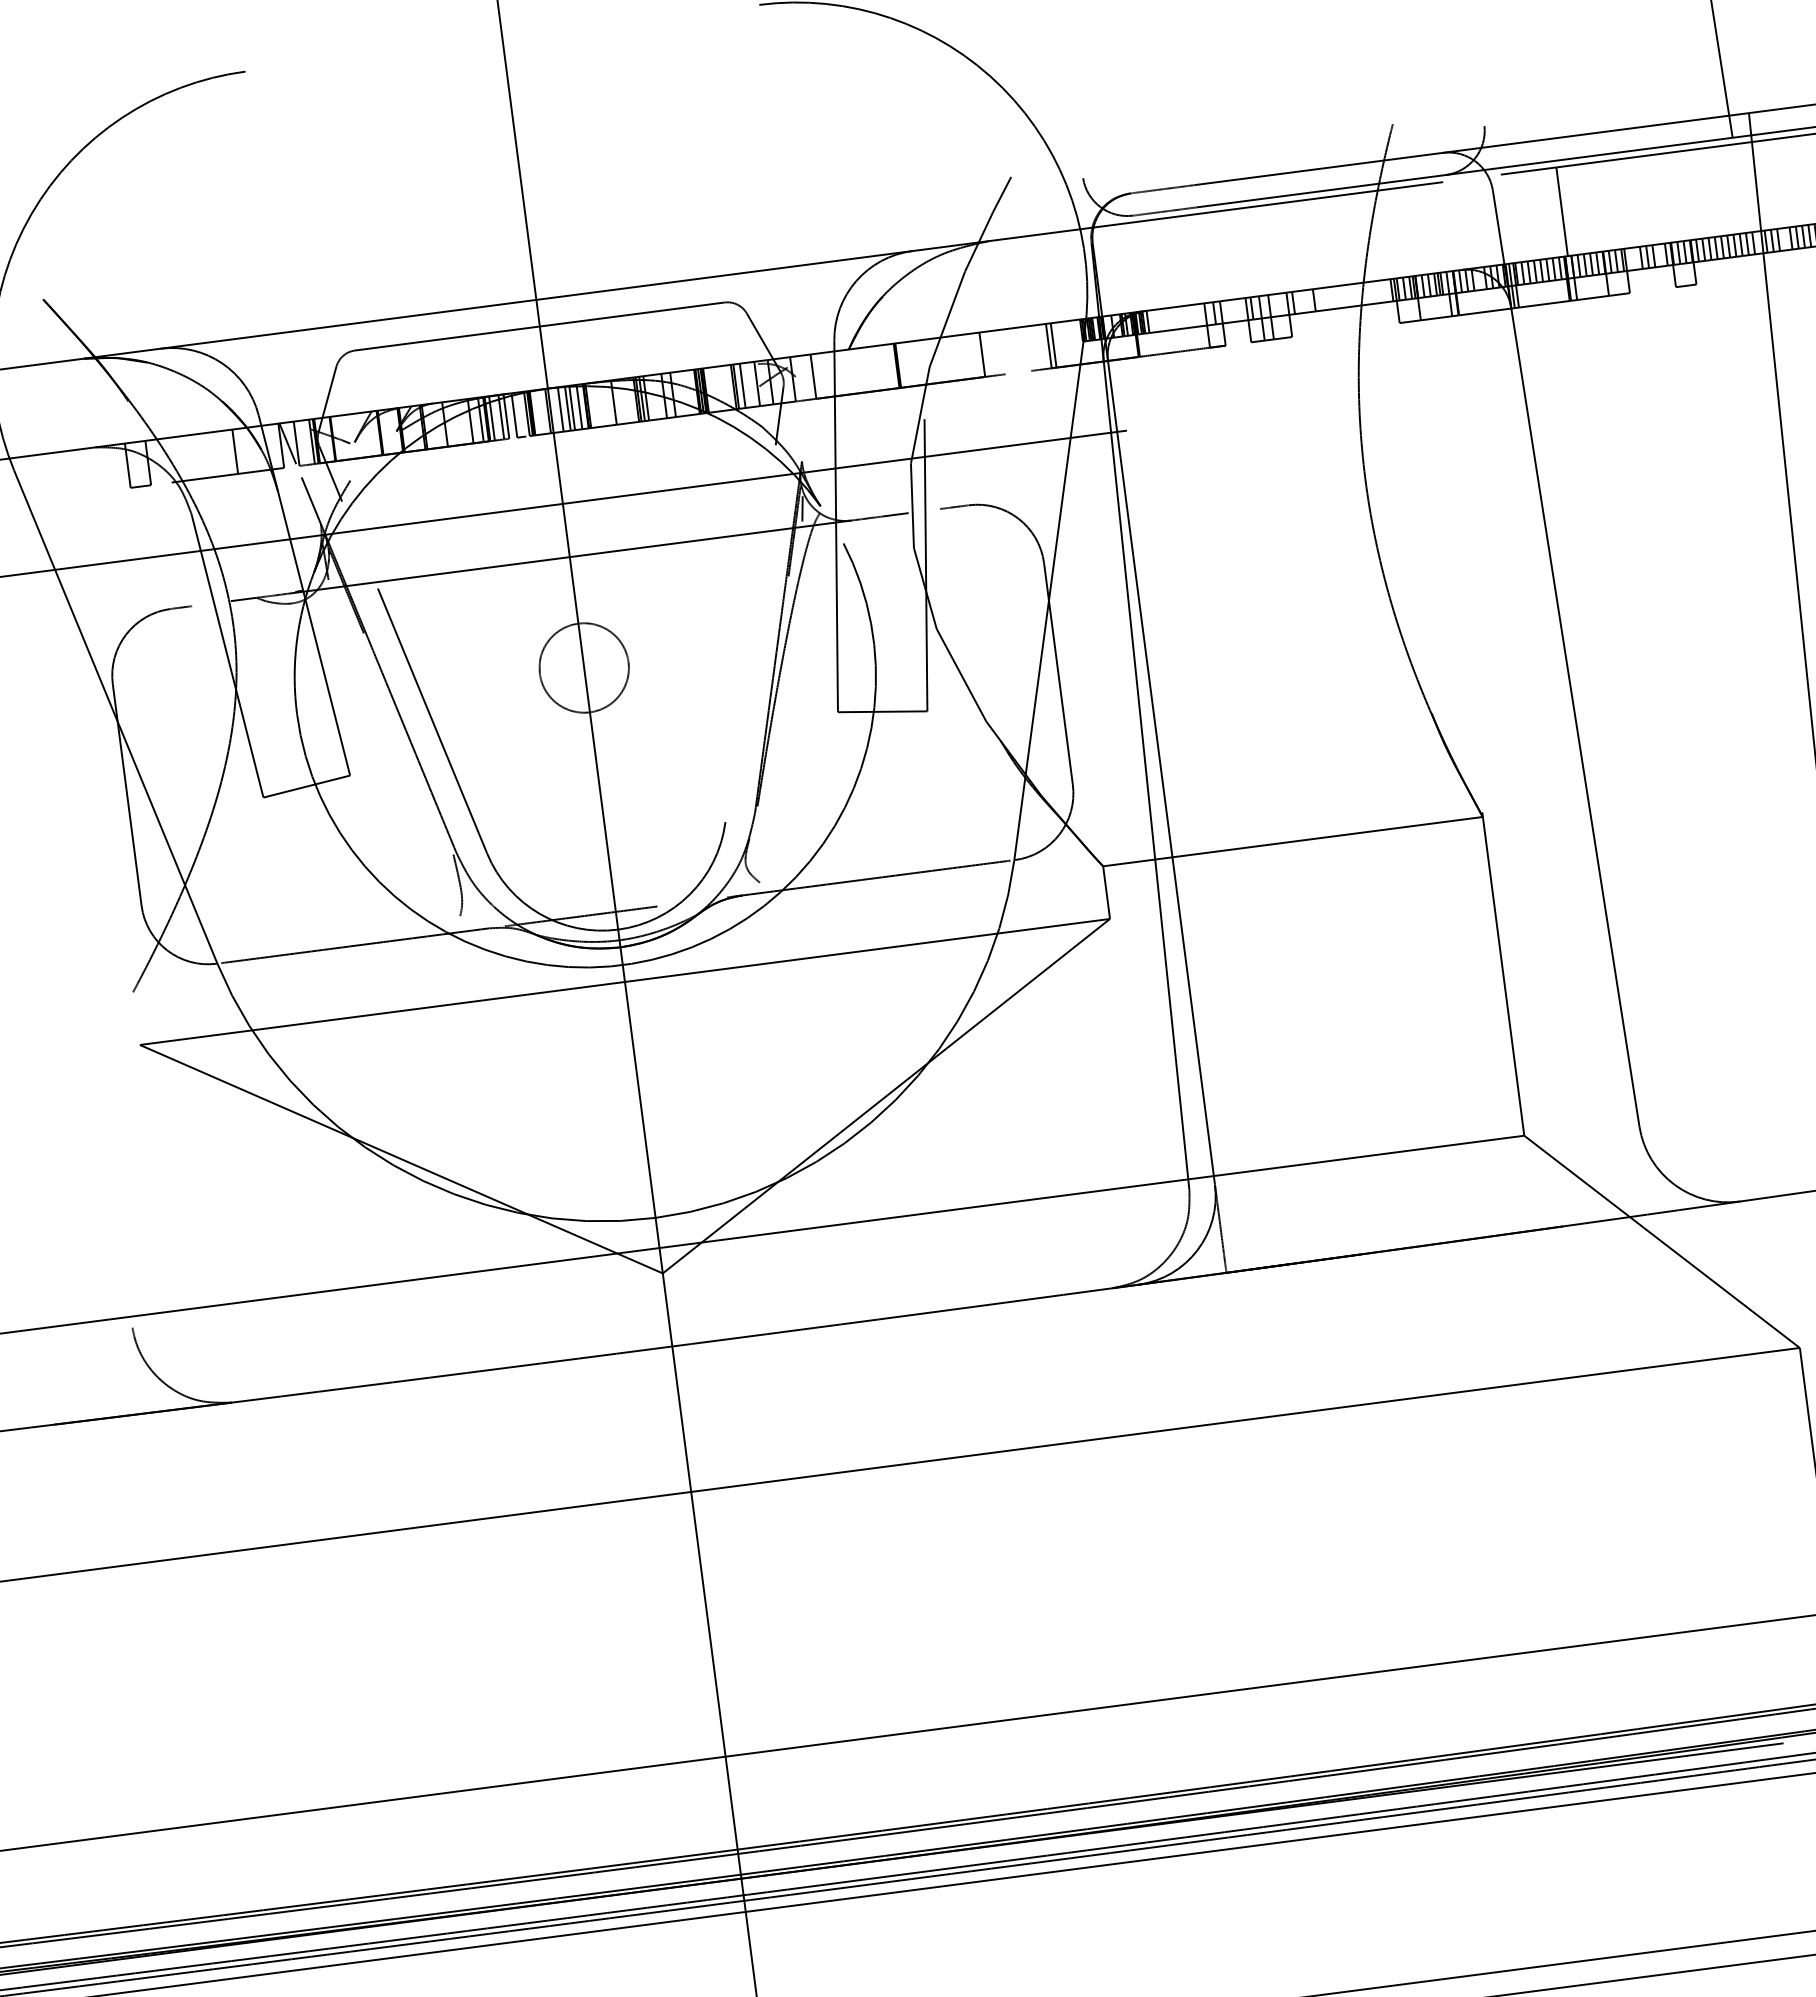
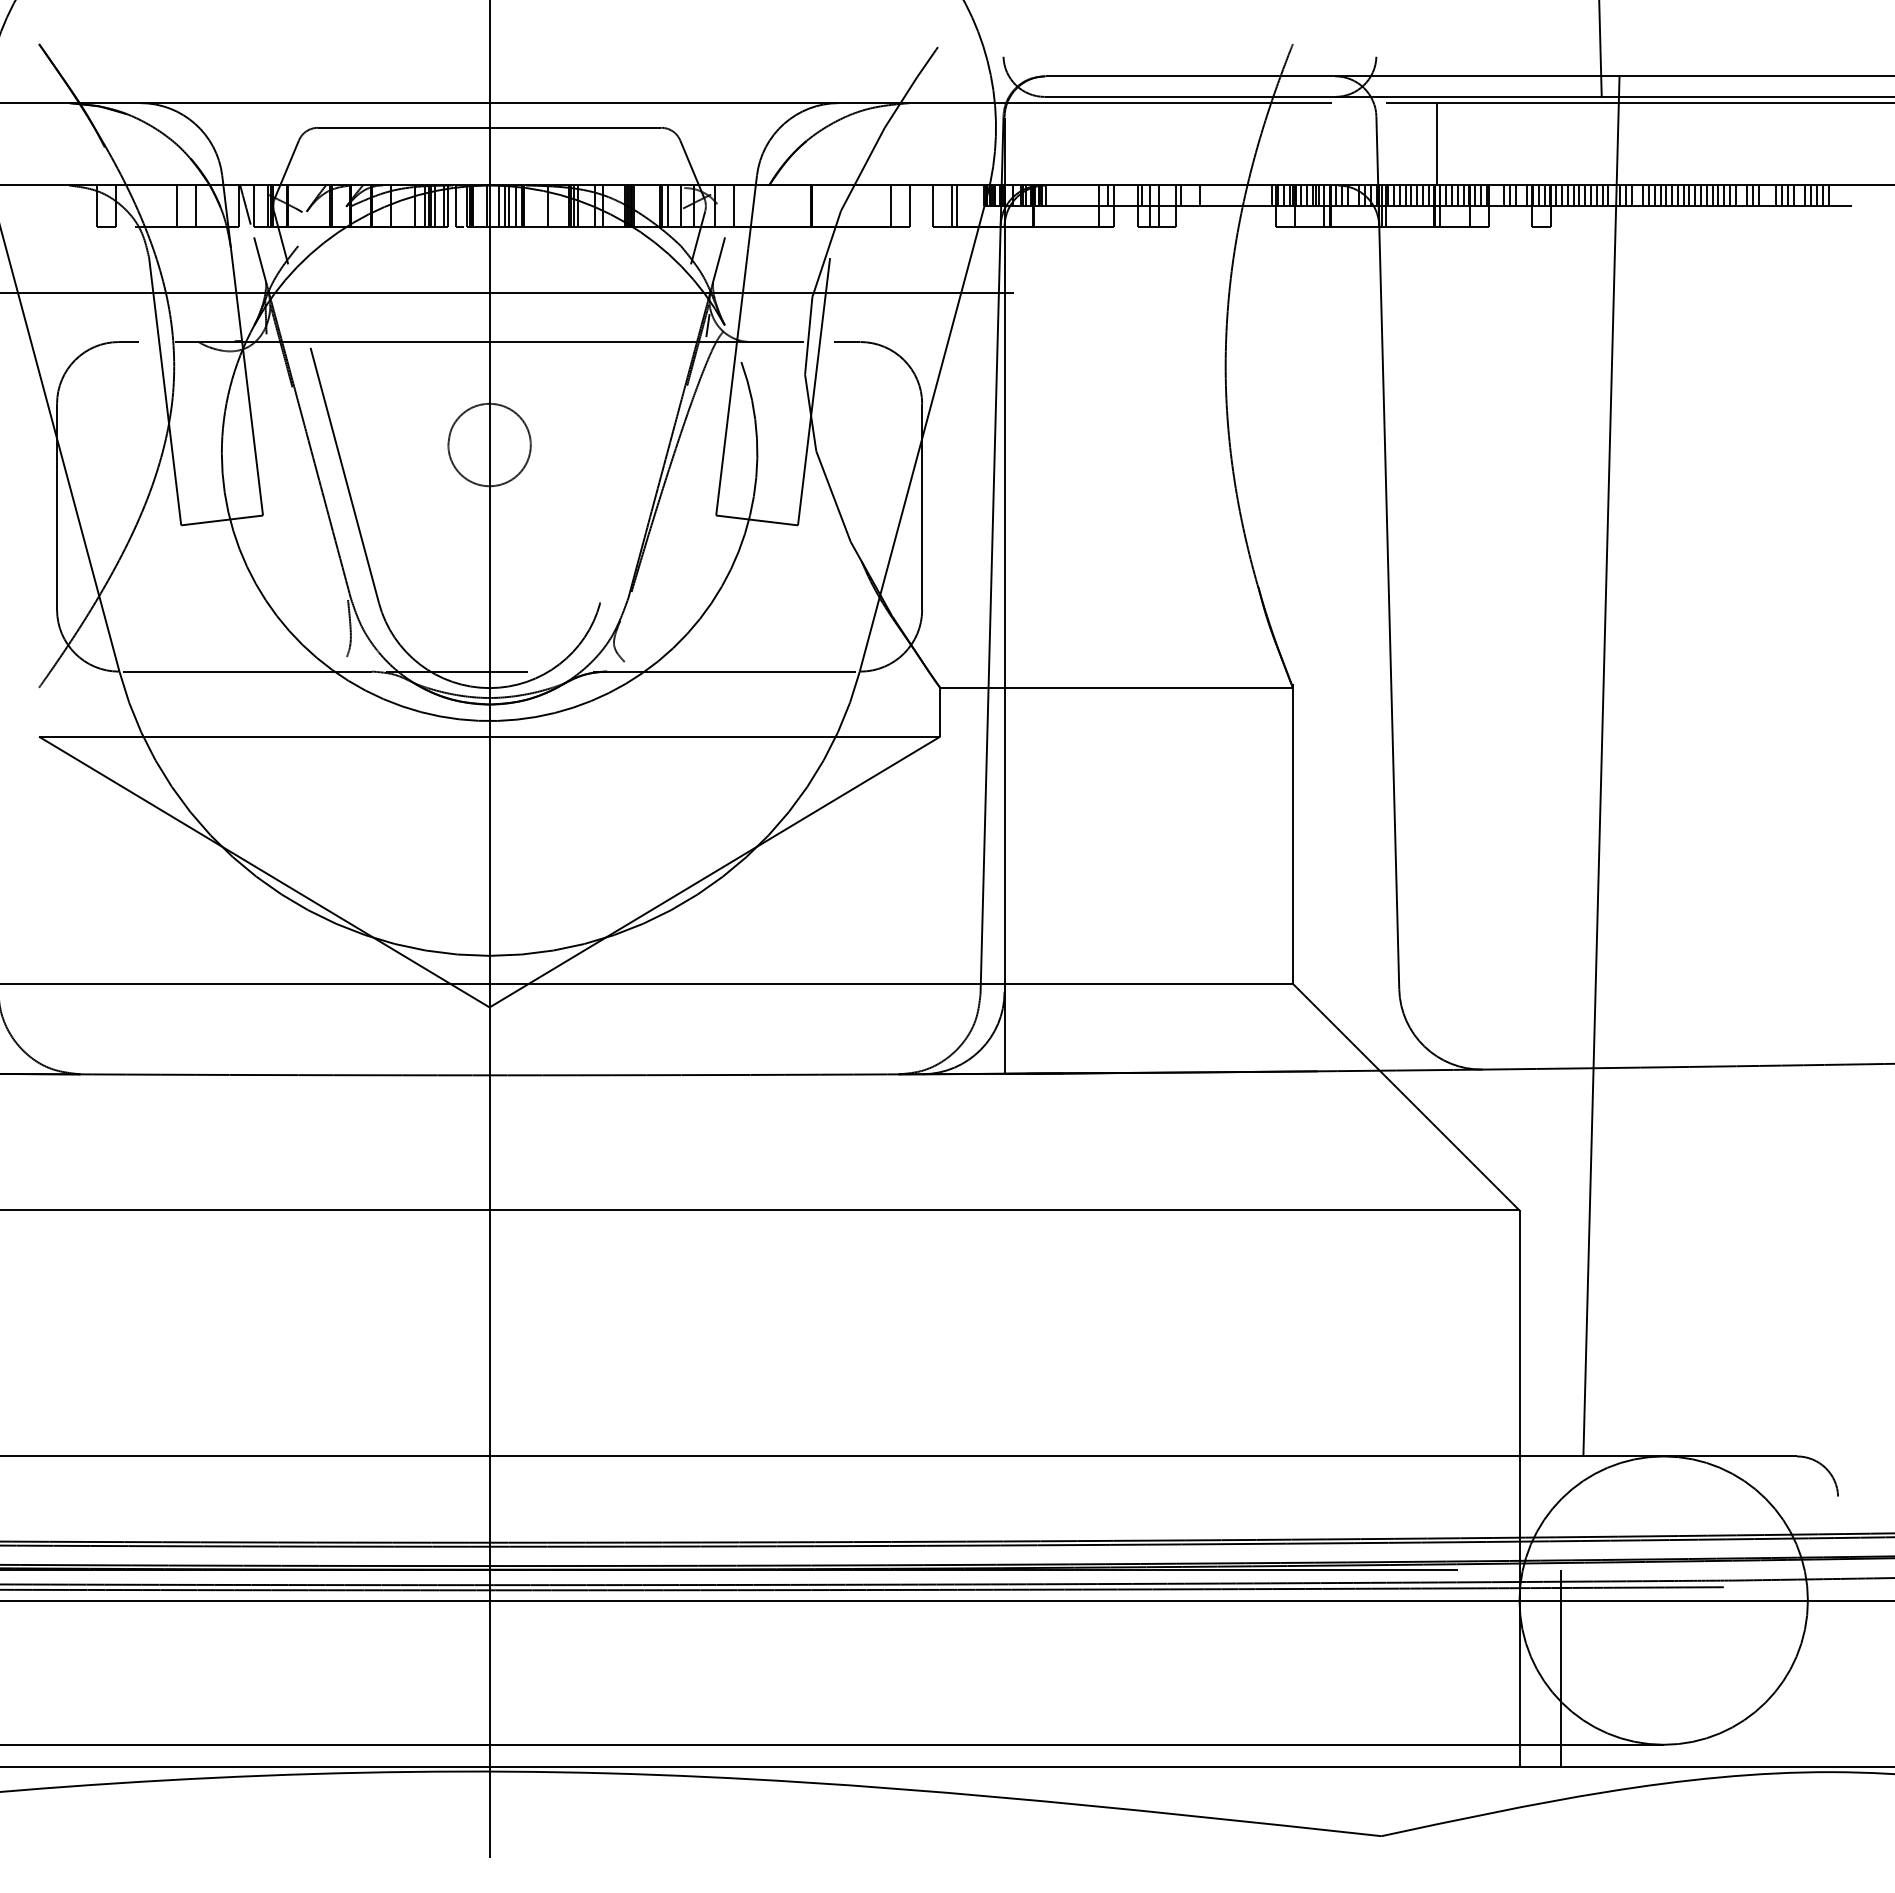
line: (1028, 348) -> (933, 205), added
line: (1002, 351) -> (909, 205), added
line: (805, 436) -> (719, 259), added
line: (214, 453) -> (177, 205), added

